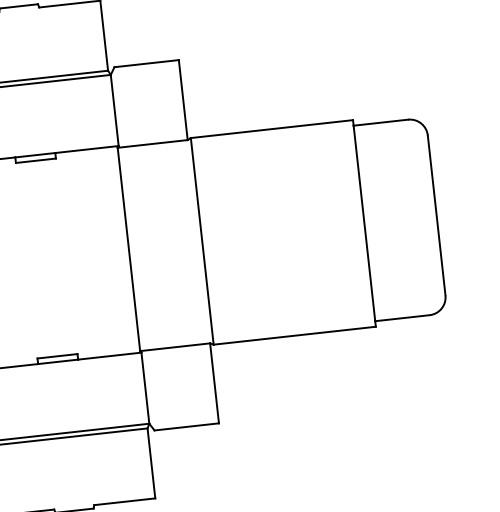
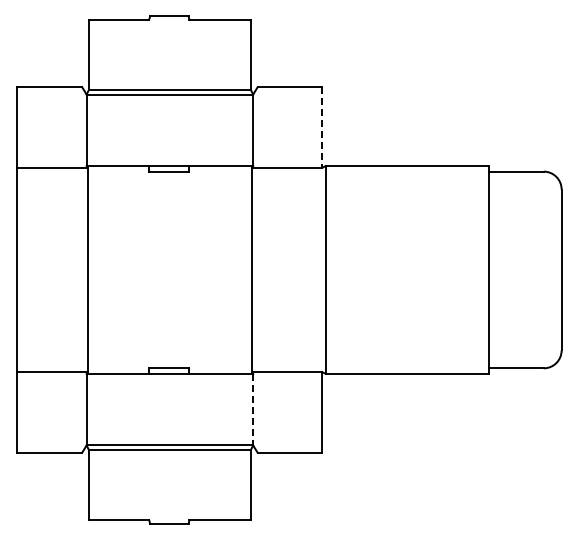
line: (183, 100) -> (322, 127), solid -> dashed
line: (145, 387) -> (253, 409), solid -> dashed

